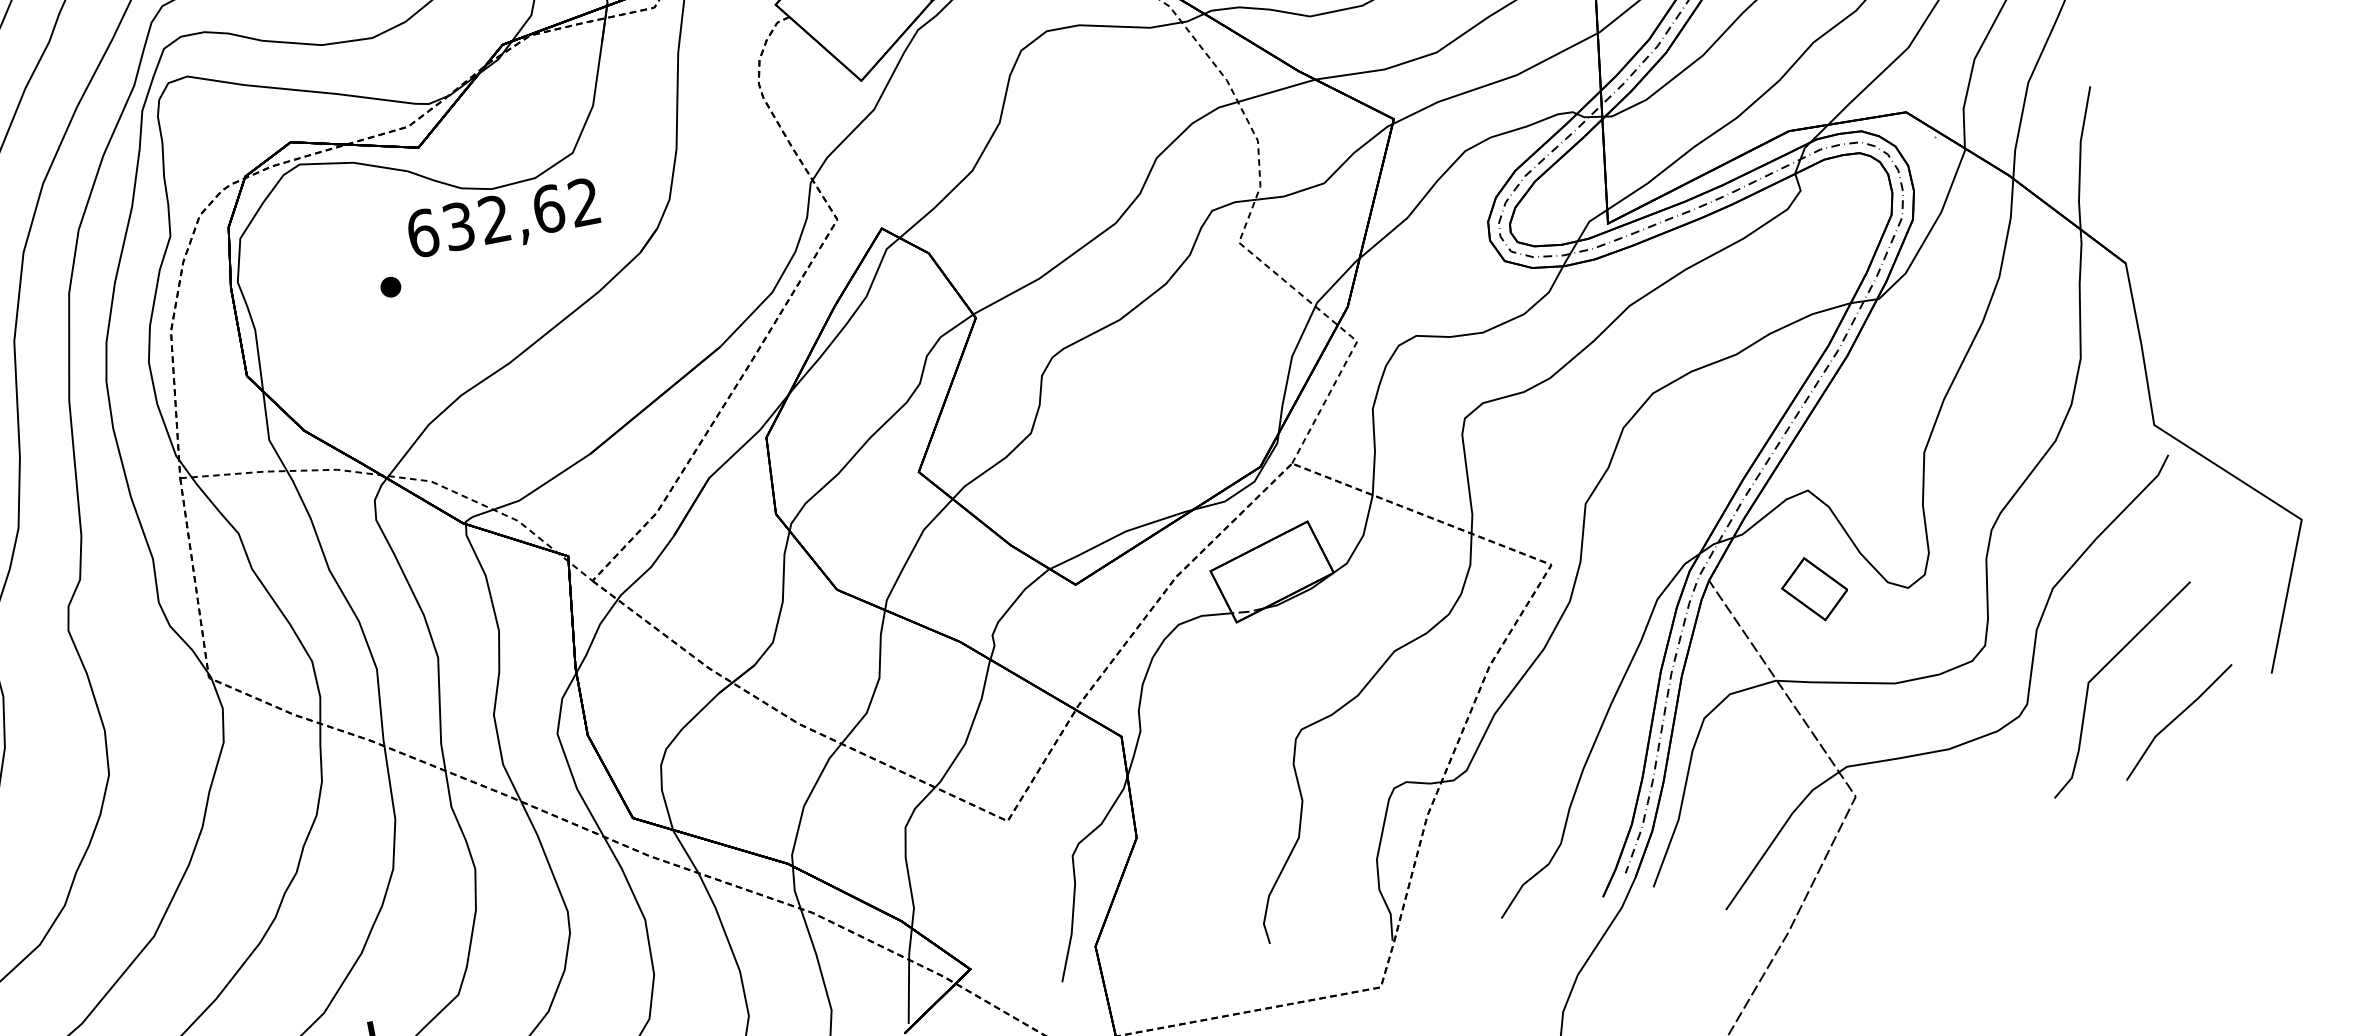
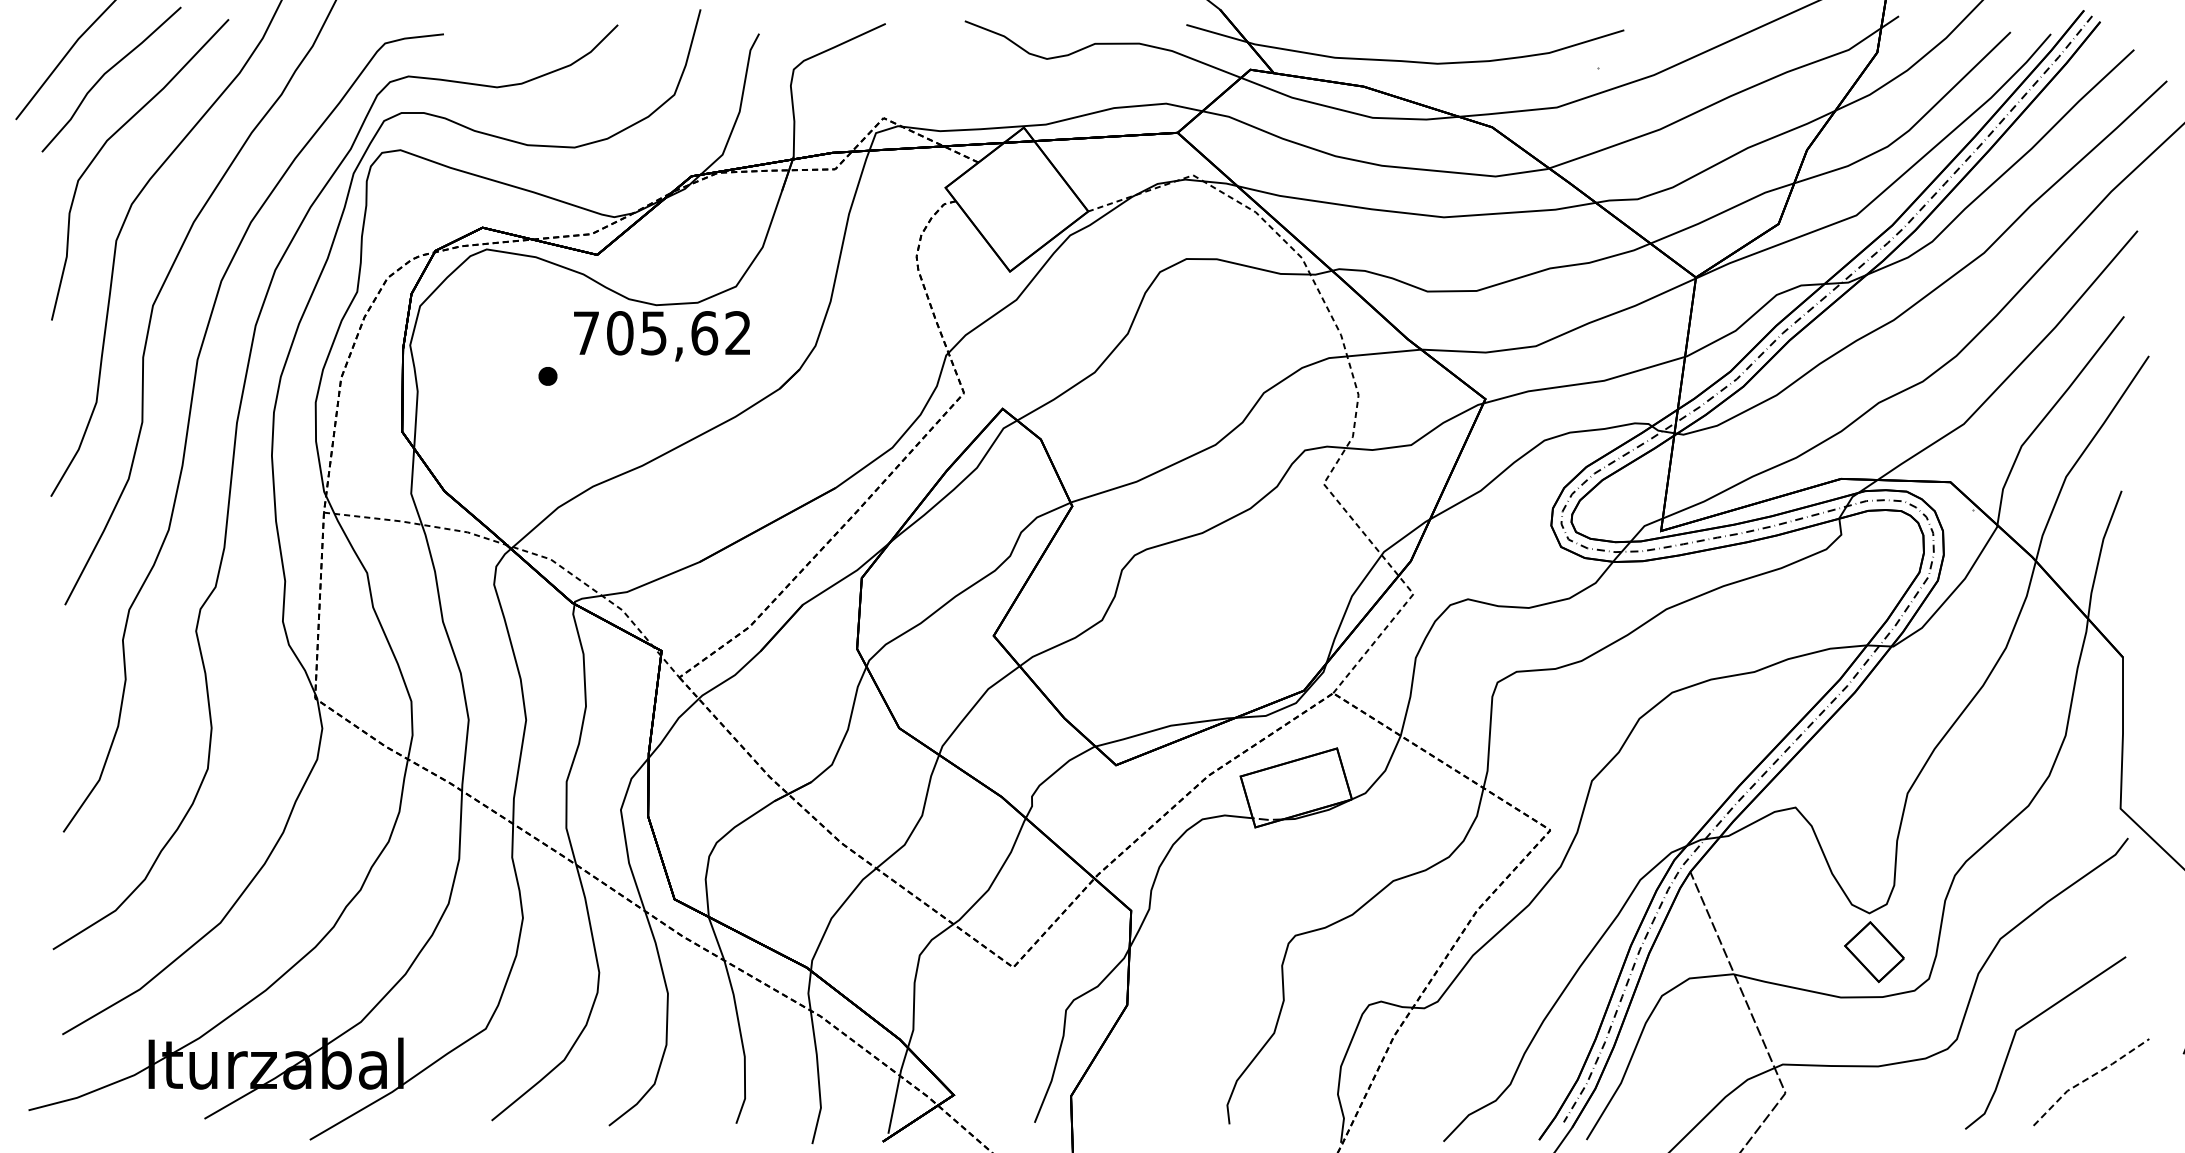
text: (458, 226) -> (619, 333), 632,62 -> 705,62
part: (1814, 589) -> (1874, 952), moved
line: (2175, 718) -> (2088, 1078), solid -> dashed

